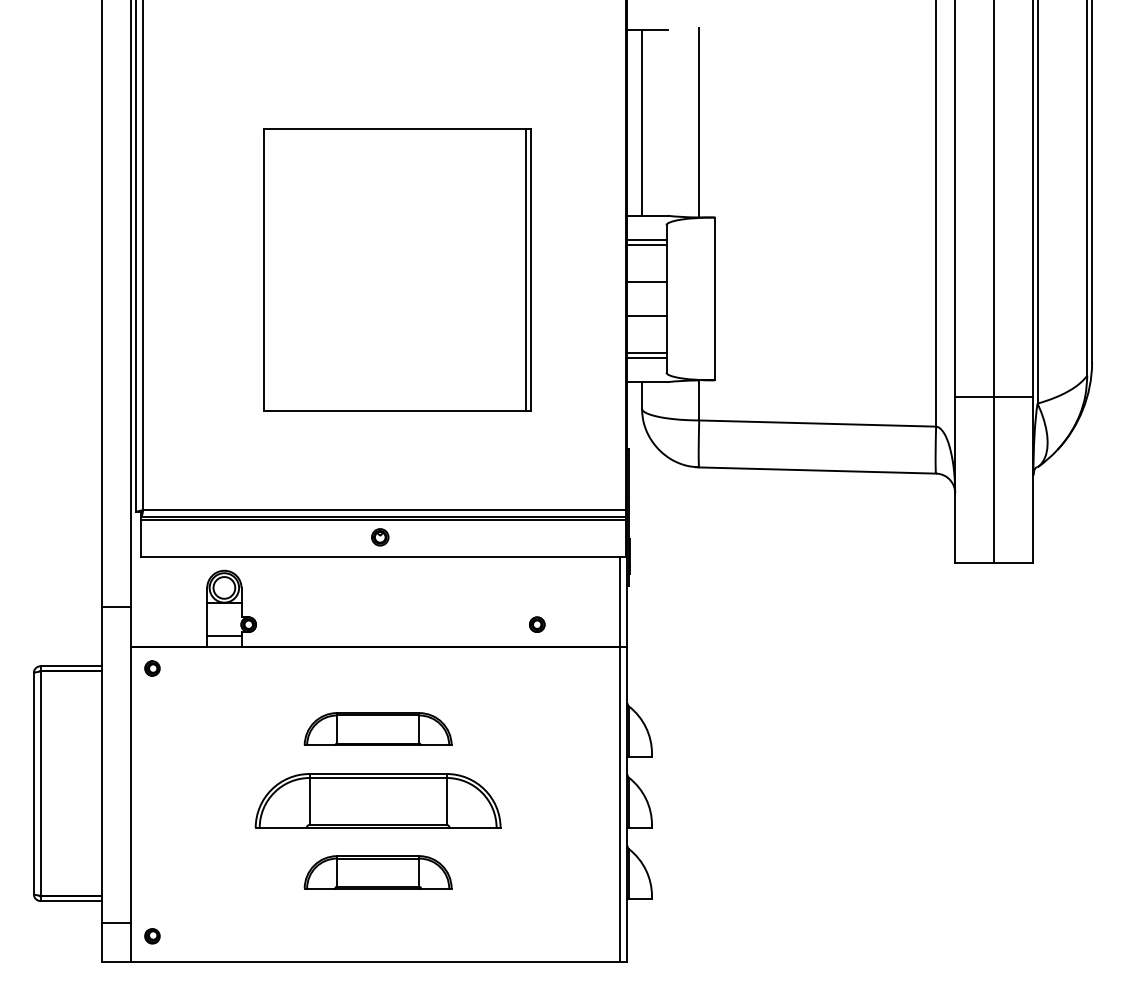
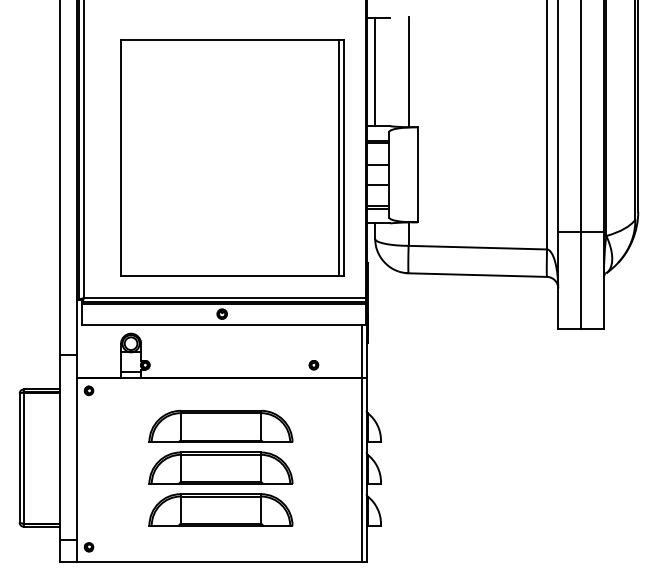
part: (397, 269) -> (232, 157), size x1.43
part: (377, 727) -> (220, 425), size x1.67
part: (377, 871) -> (220, 509), size x1.67

